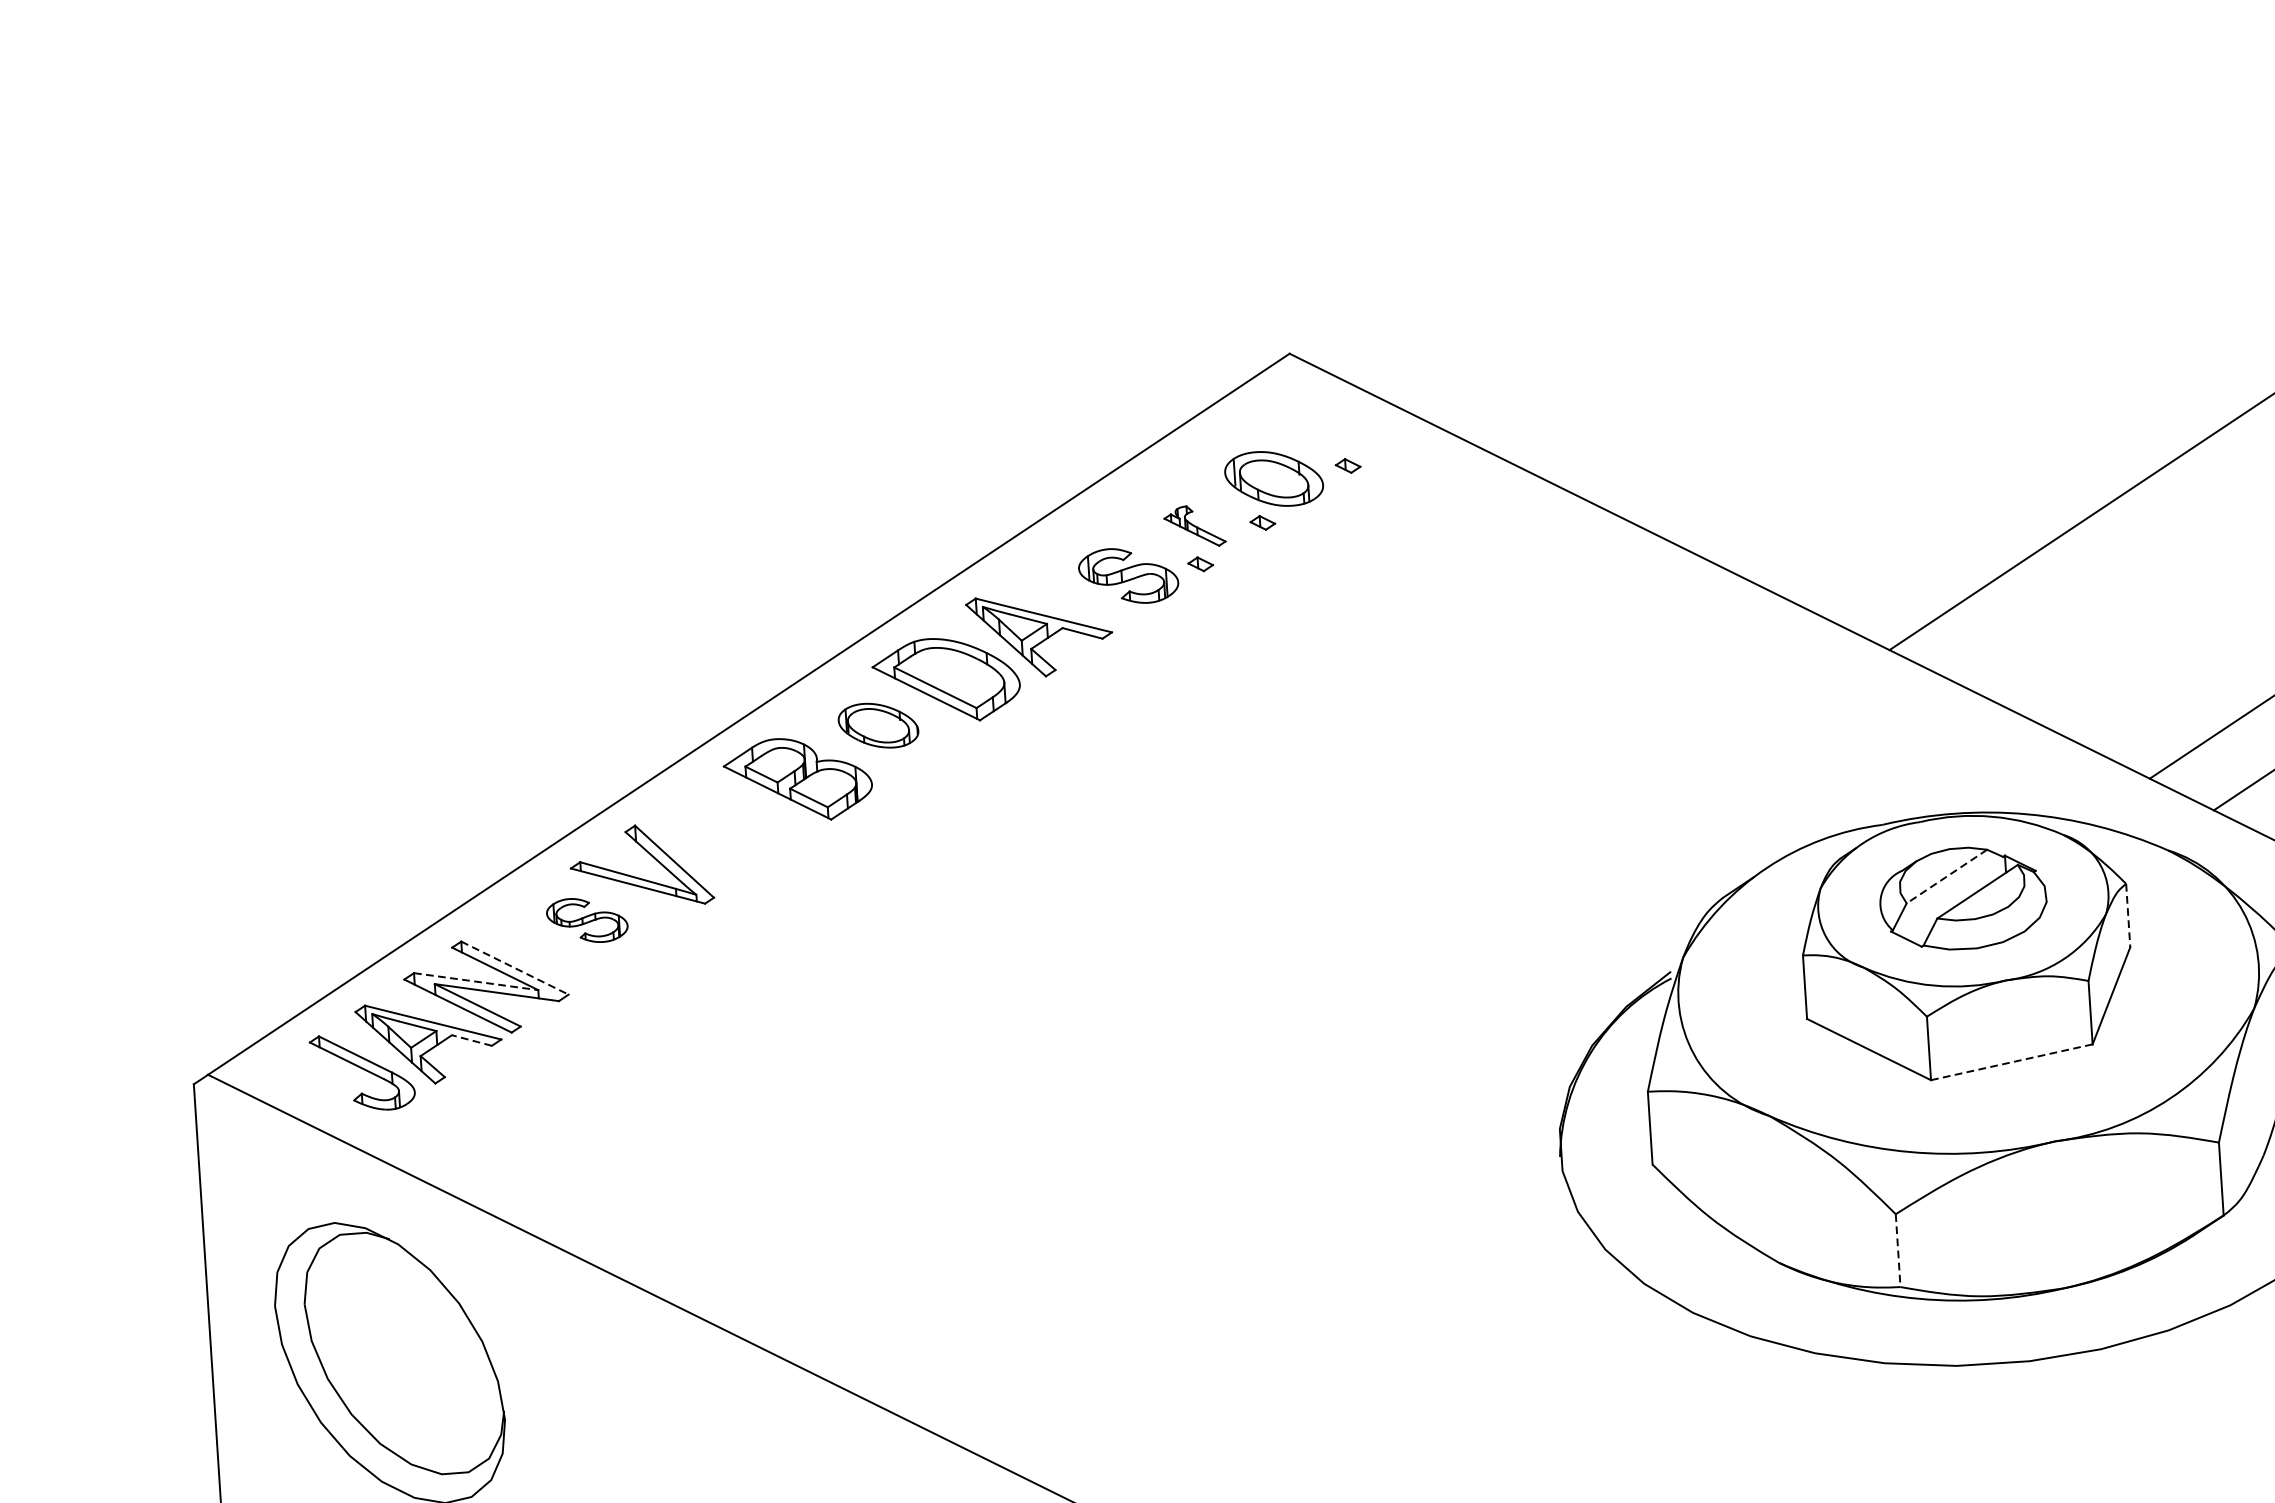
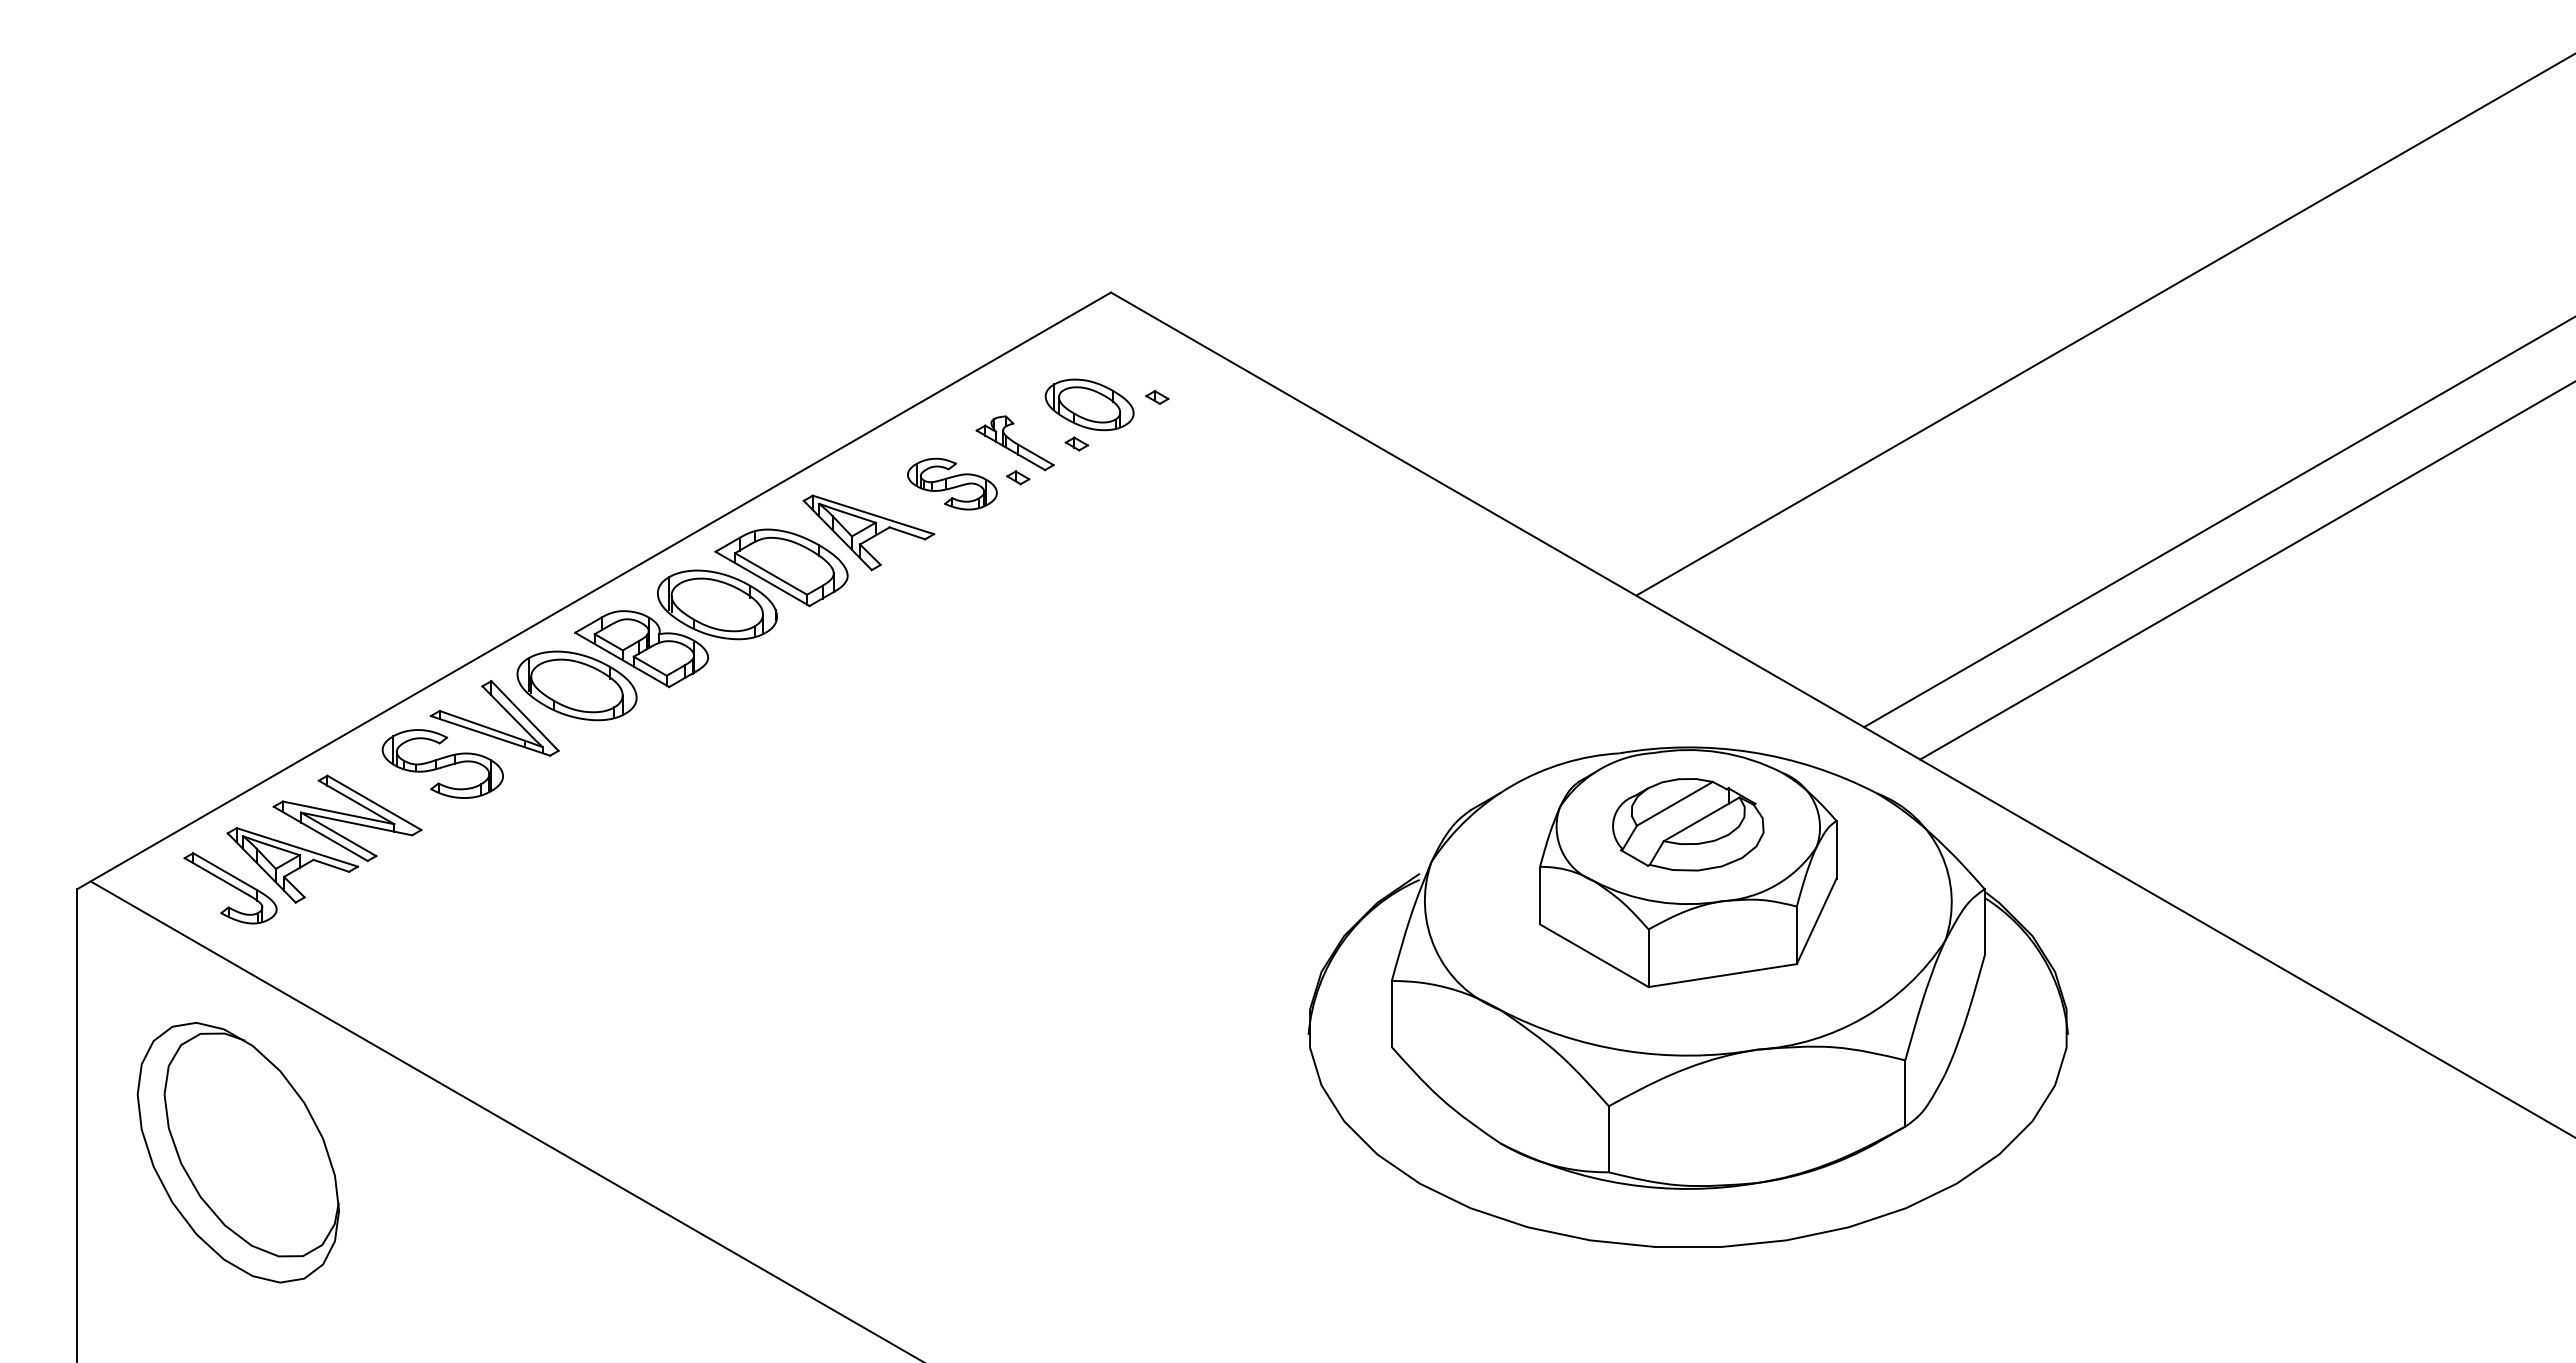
part: (1194, 526) -> (1014, 443), size x1.43
part: (878, 725) -> (717, 604), size x1.67
part: (729, 824) -> (576, 685), added
line: (1946, 876) -> (1674, 803), dashed -> solid
line: (2128, 915) -> (1836, 849), dashed -> solid
part: (587, 919) -> (442, 763), size x1.67
line: (515, 968) -> (374, 803), dashed -> solid
line: (476, 981) -> (338, 812), dashed -> solid
line: (472, 1040) -> (331, 865), dashed -> solid
line: (2012, 1062) -> (1723, 975), dashed -> solid
line: (1897, 1250) -> (1608, 1139), dashed -> solid

